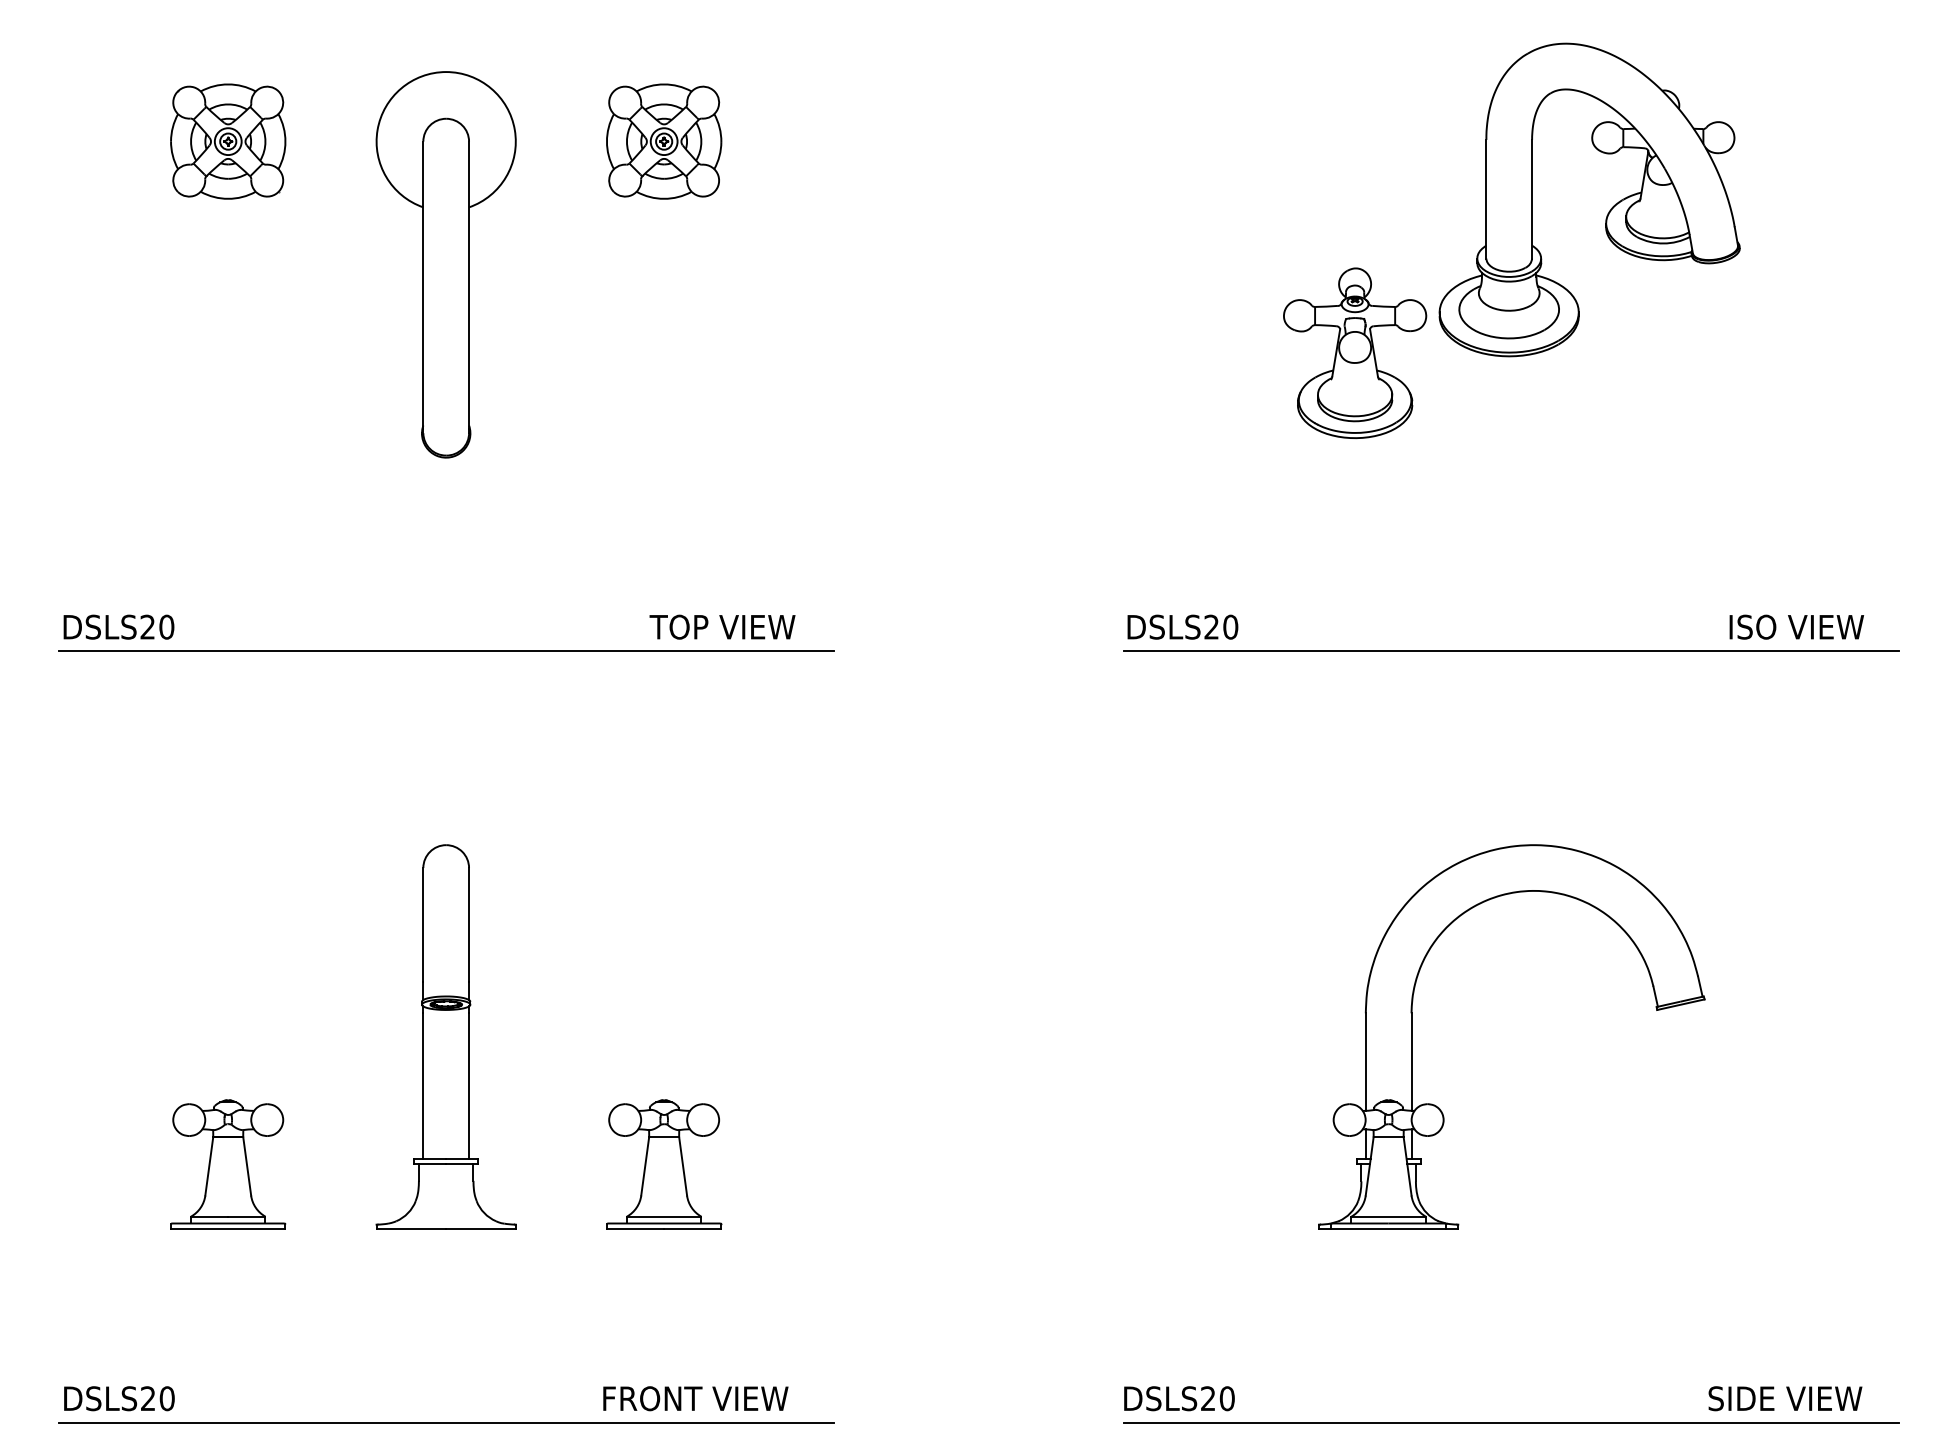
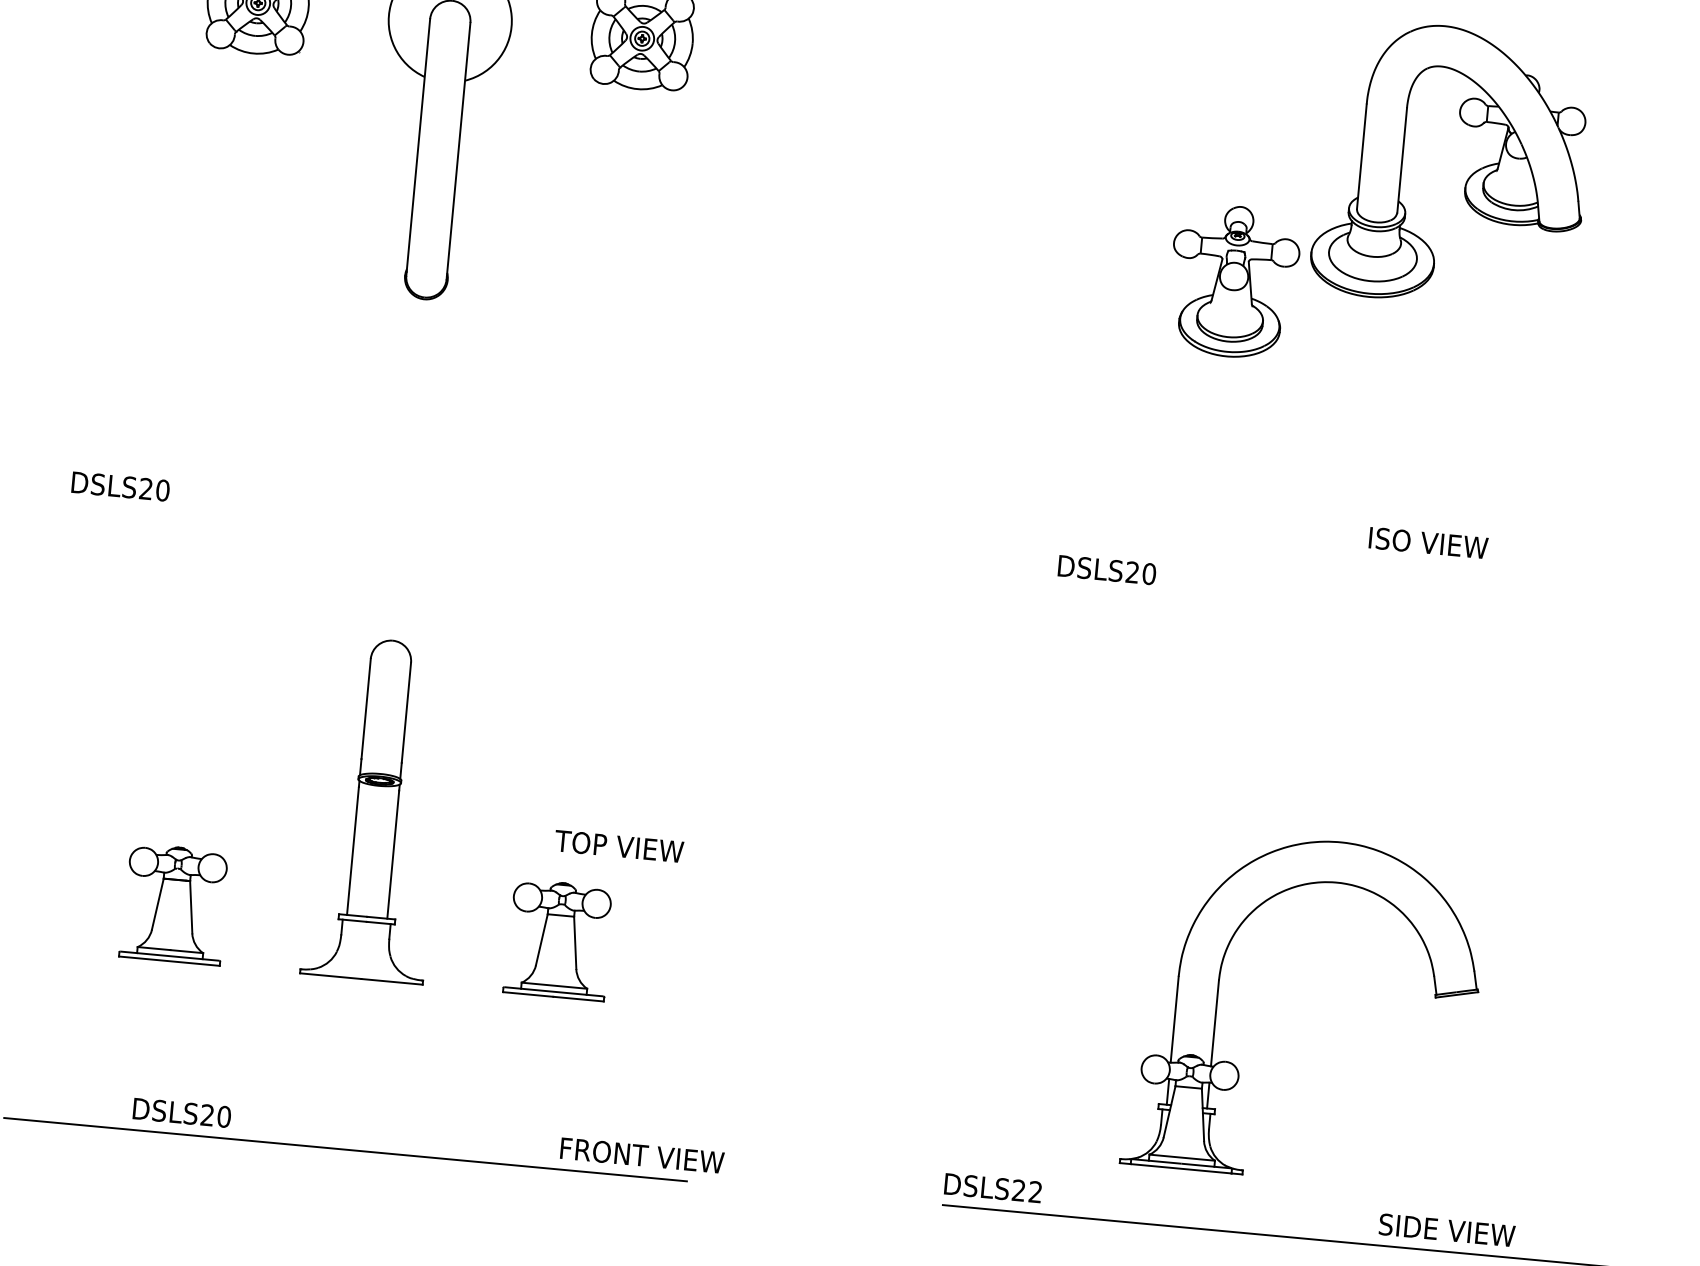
text: (118, 626) -> (120, 486), moved
text: (722, 626) -> (619, 845), moved
text: (1182, 626) -> (1106, 569), moved
text: (1796, 626) -> (1428, 542), moved
line: (445, 651) -> (407, 470), removed
line: (1511, 651) -> (1347, 557), removed
part: (1412, 1036) -> (1217, 1000), moved
text: (119, 1398) -> (182, 1112), moved
text: (695, 1398) -> (642, 1155), moved
text: (1226, 1398) -> (1034, 1191), DSLS20 -> DSLS22
text: (1785, 1398) -> (1447, 1230), moved

